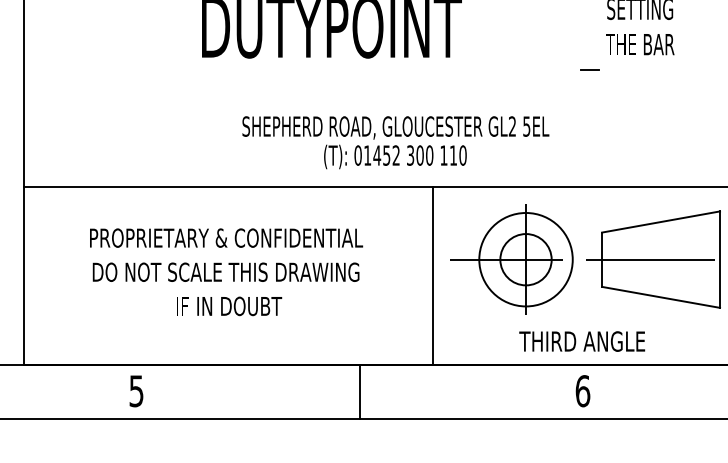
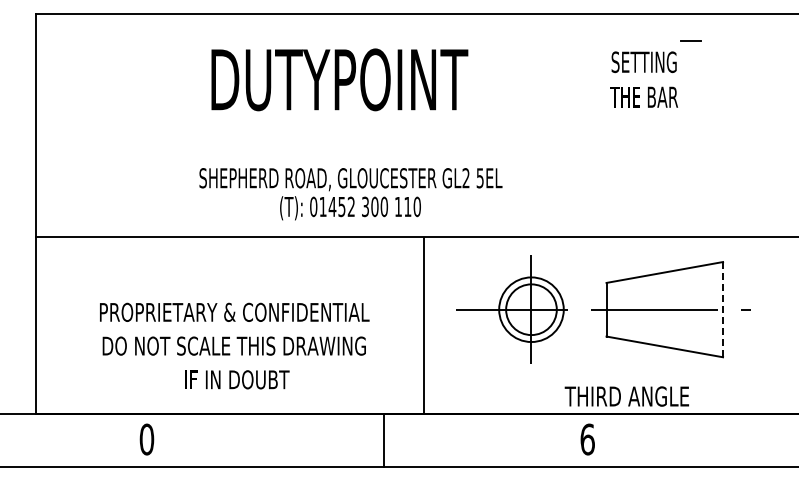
line: (589, 70) -> (594, 122), removed
text: (395, 143) -> (350, 194), moved
circle: (526, 259) -> (531, 309), size x0.7
line: (720, 259) -> (723, 309), solid -> dashed
text: (226, 271) -> (234, 345), moved
line: (432, 275) -> (423, 325), moved
text: (581, 341) -> (626, 396), moved
text: (136, 391) -> (146, 439), 5 -> 0
line: (359, 391) -> (383, 439), moved

